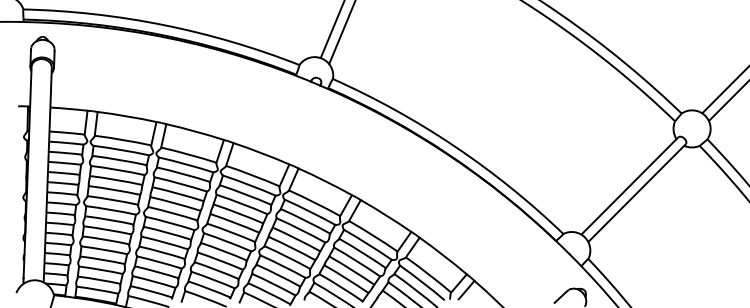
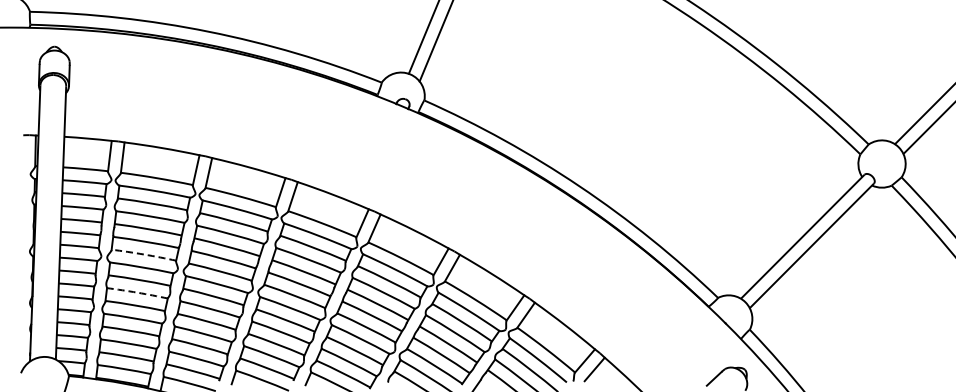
arc: (113, 199) -> (144, 254), solid -> dashed
arc: (107, 229) -> (137, 292), solid -> dashed

